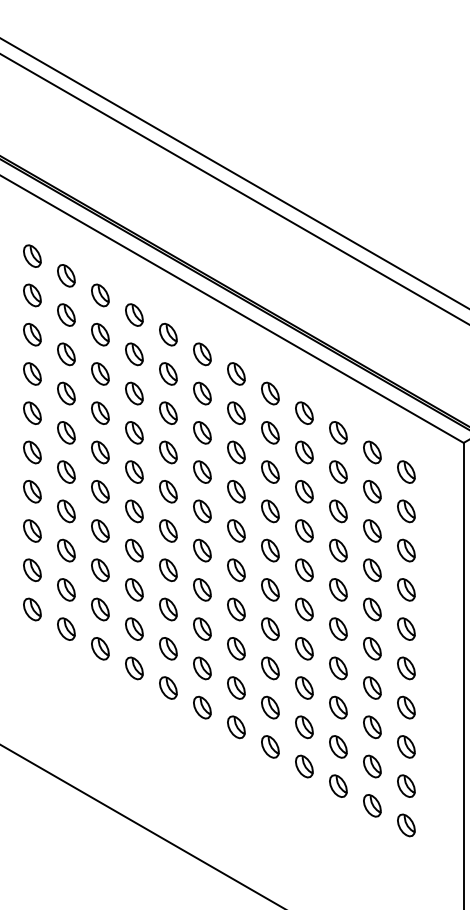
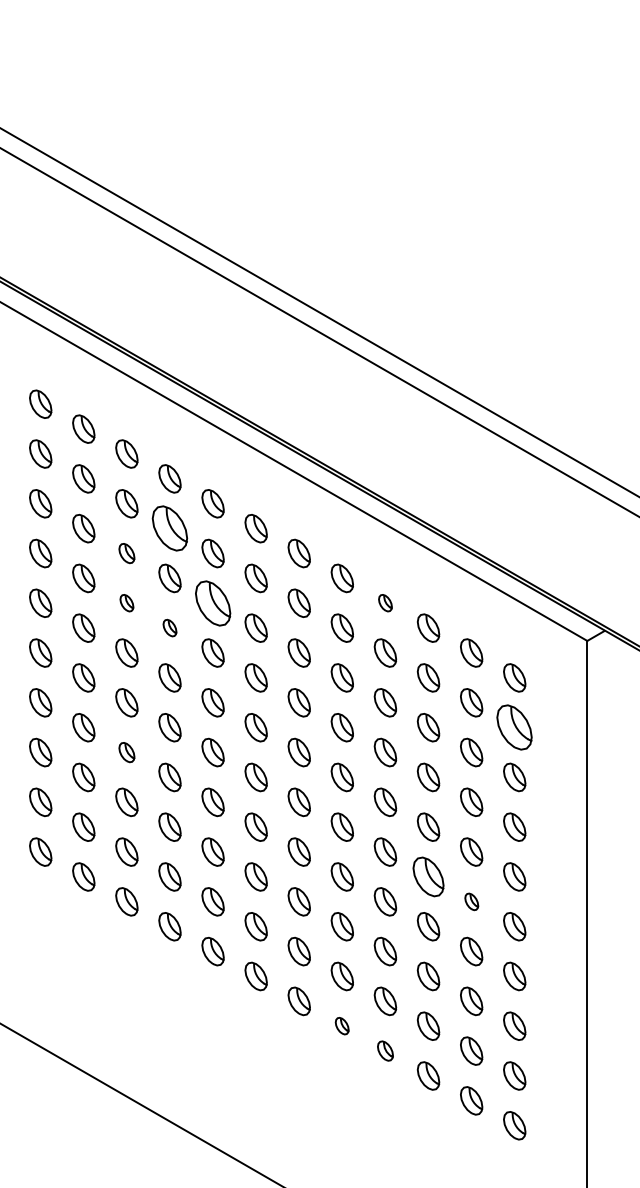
part: (134, 354) -> (169, 528), size x1.6
part: (100, 373) -> (126, 553), size x0.7
part: (100, 412) -> (126, 602), size x0.6
part: (167, 412) -> (212, 602), size x1.6
part: (304, 412) -> (385, 602), size x0.6
part: (134, 432) -> (169, 627), size x0.6
part: (406, 511) -> (514, 727), size x1.6
part: (100, 530) -> (126, 752), size x0.7
part: (338, 628) -> (428, 876), size x1.4
part: (372, 648) -> (471, 901), size x0.6
part: (269, 746) -> (341, 1025), size x0.6
part: (304, 766) -> (385, 1050), size x0.7

